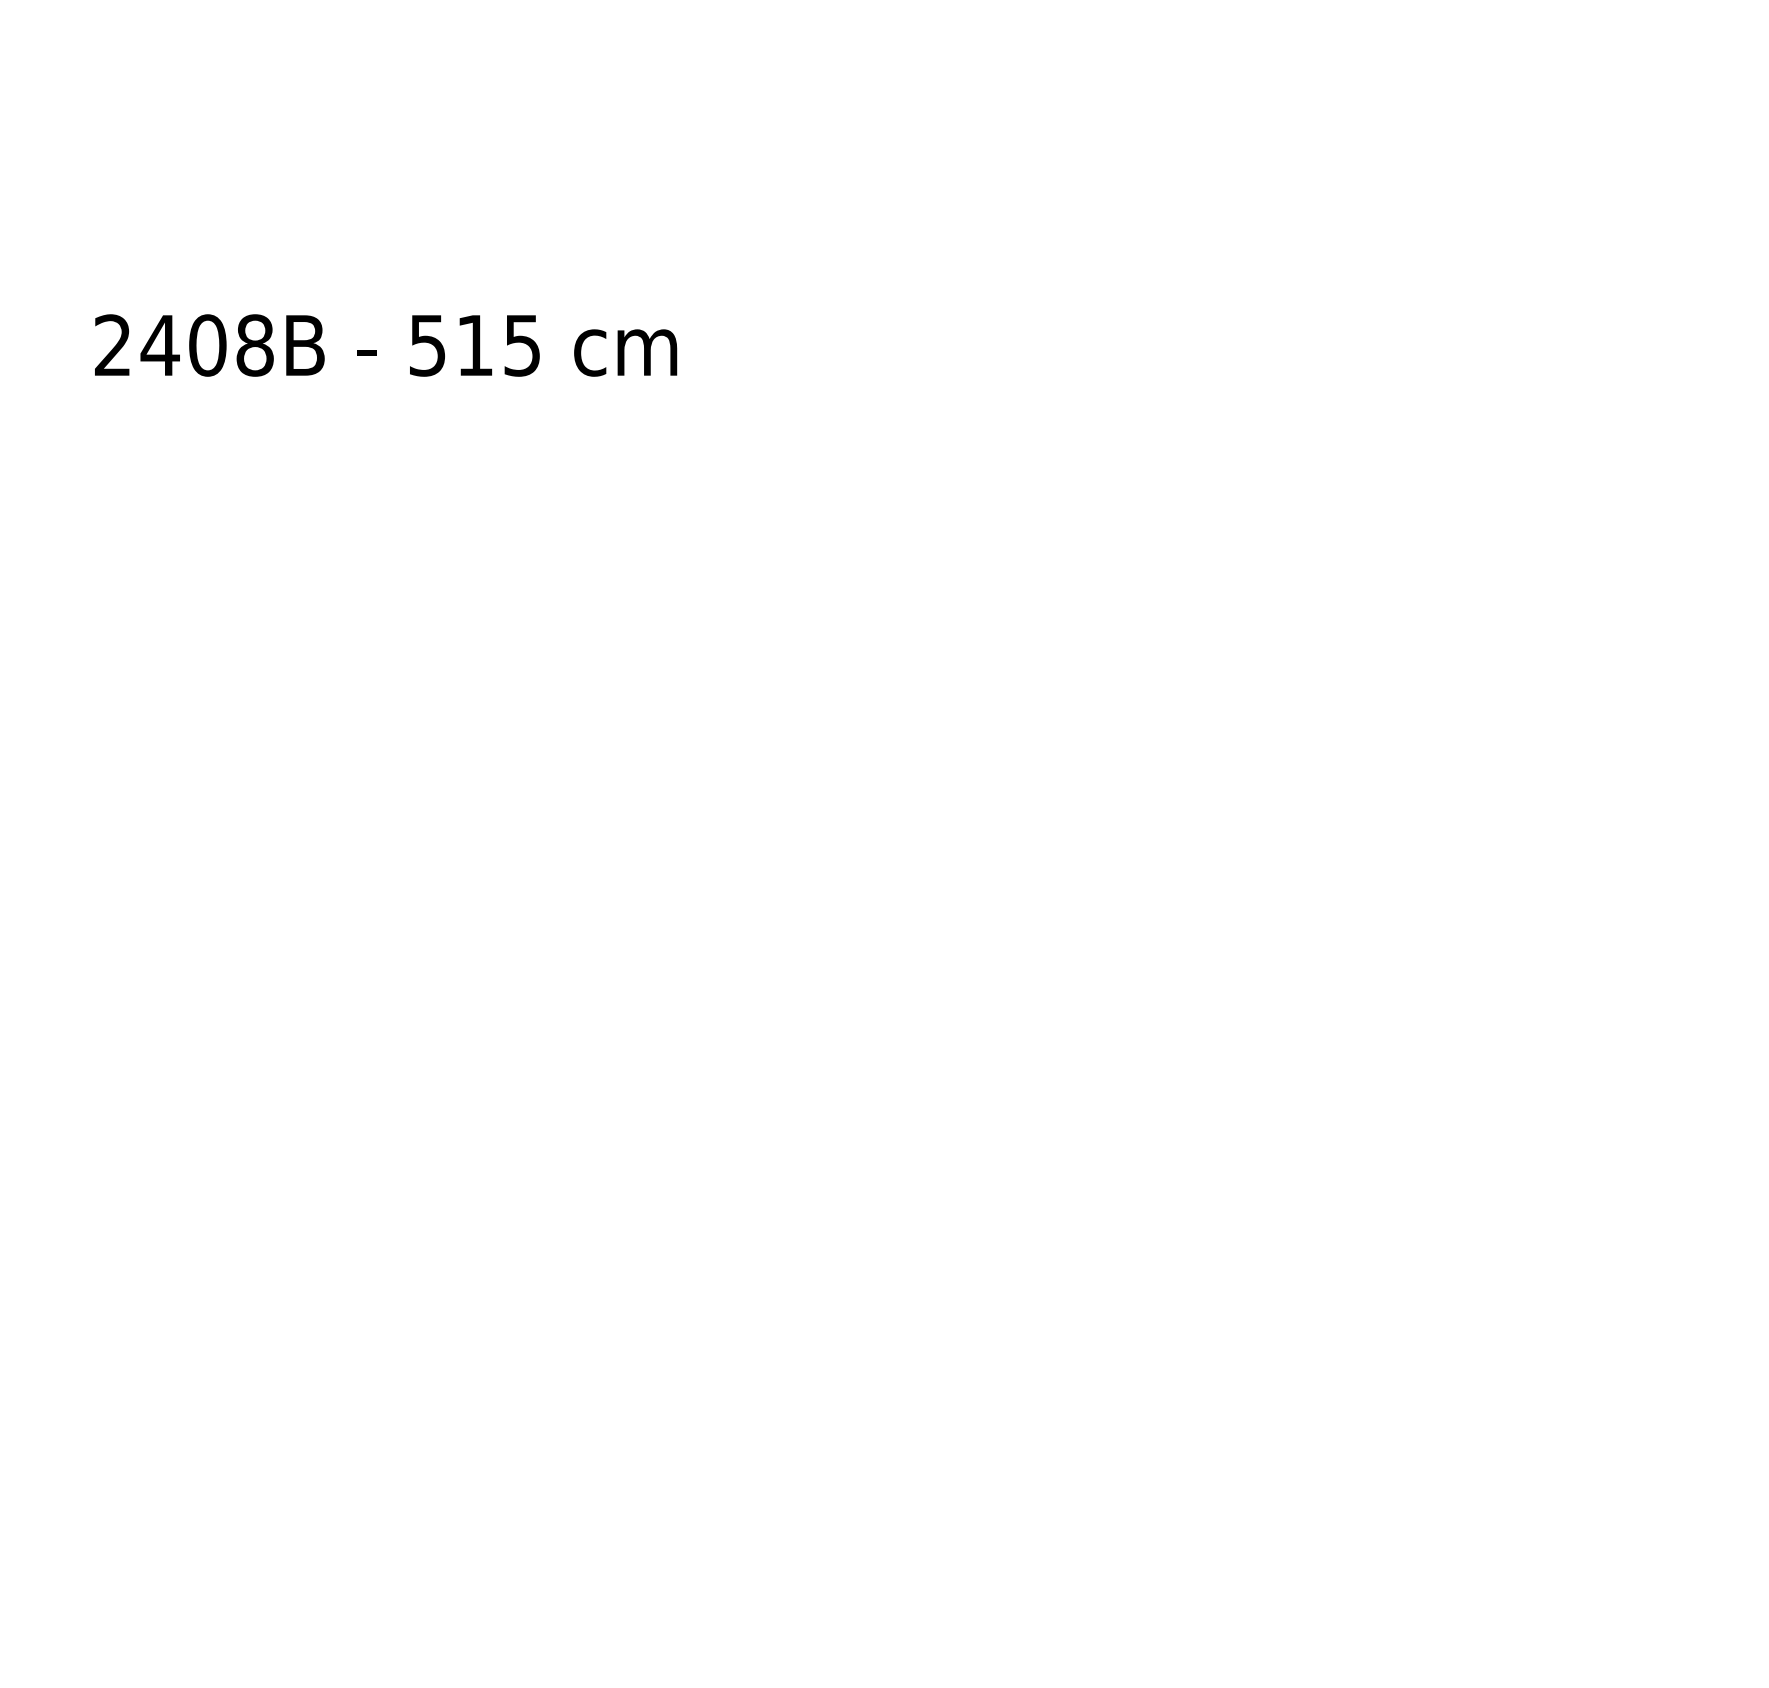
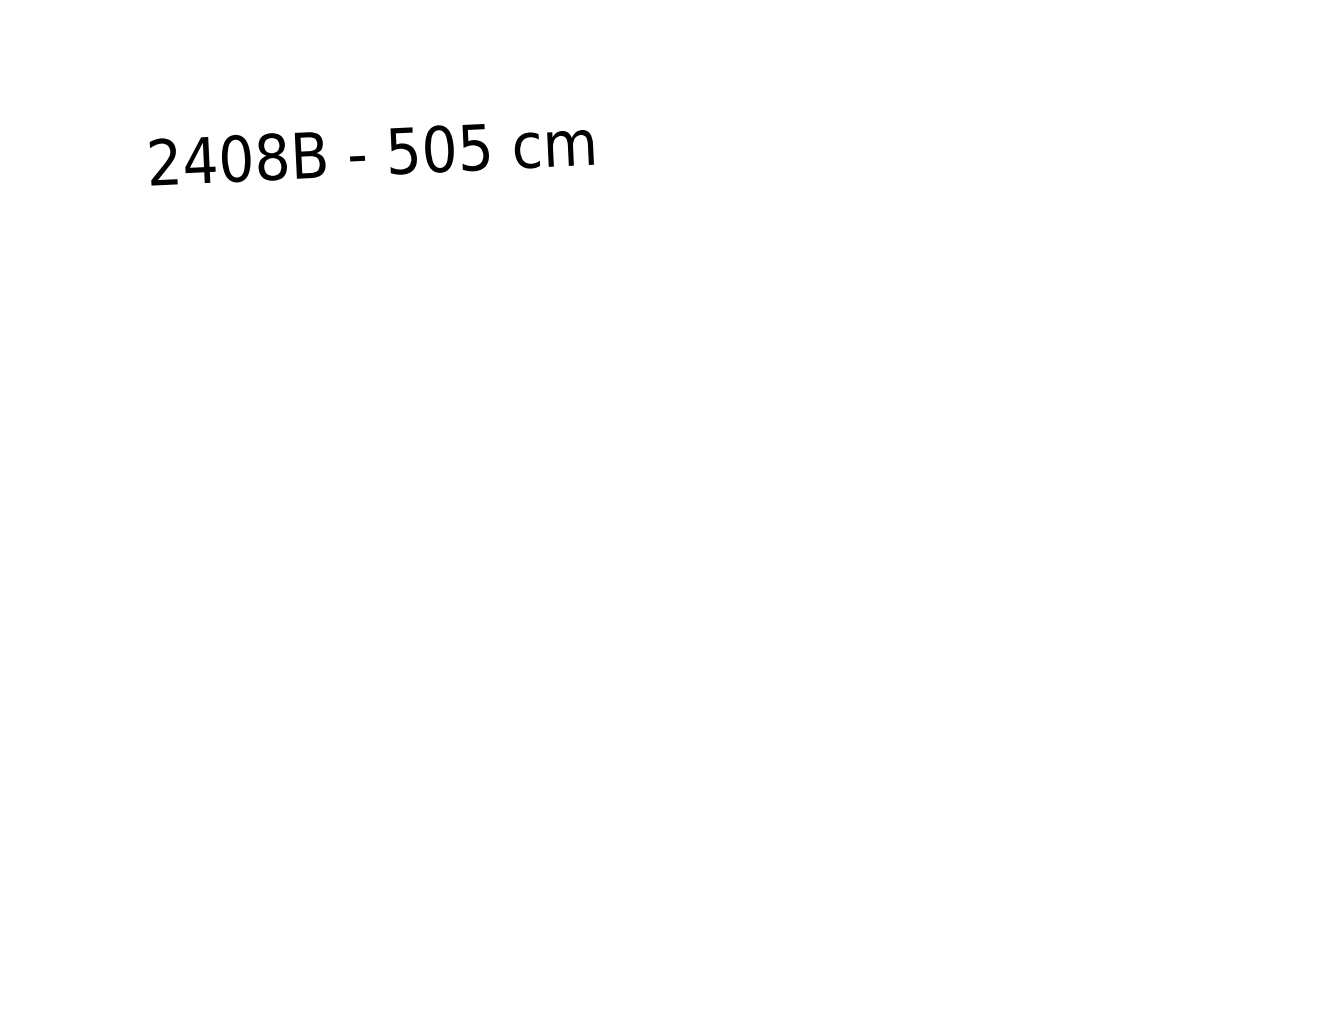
text: (474, 345) -> (438, 149), 515 -> 505

